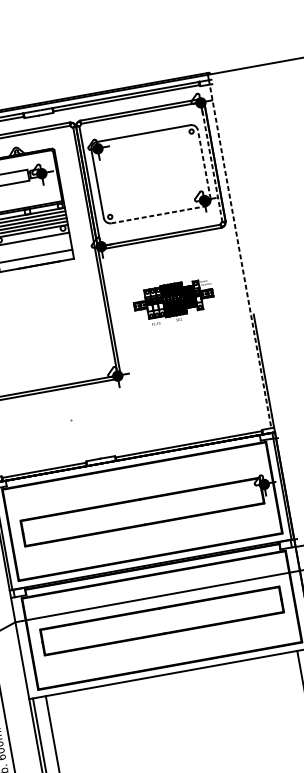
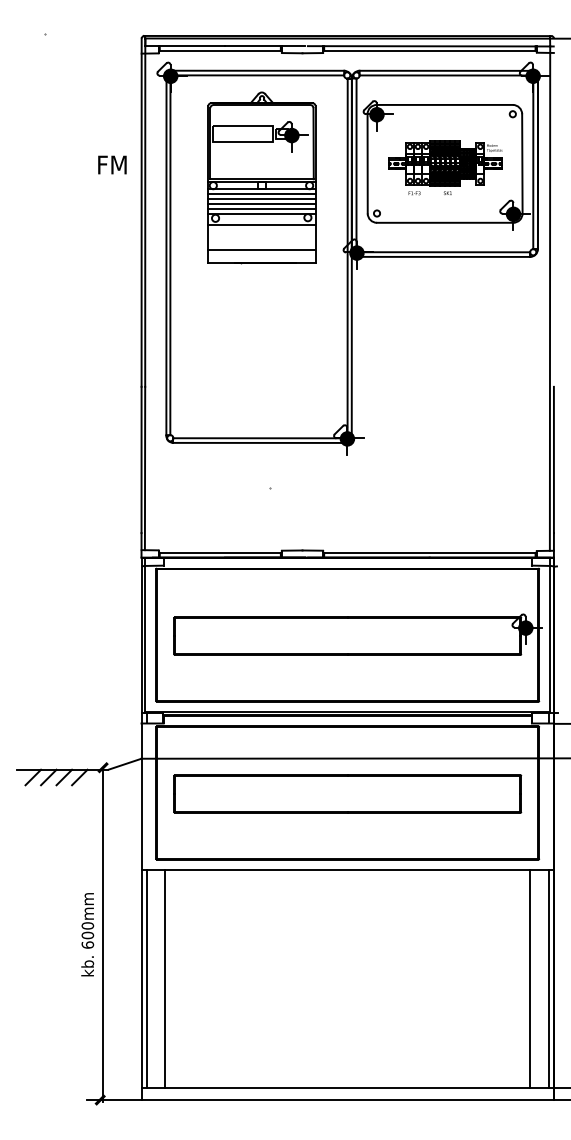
line: (211, 163) -> (533, 163), dashed -> solid
line: (204, 164) -> (522, 163), dashed -> solid
line: (158, 214) -> (445, 222), dashed -> solid
line: (240, 254) -> (550, 298), dashed -> solid
part: (174, 302) -> (445, 167), moved

